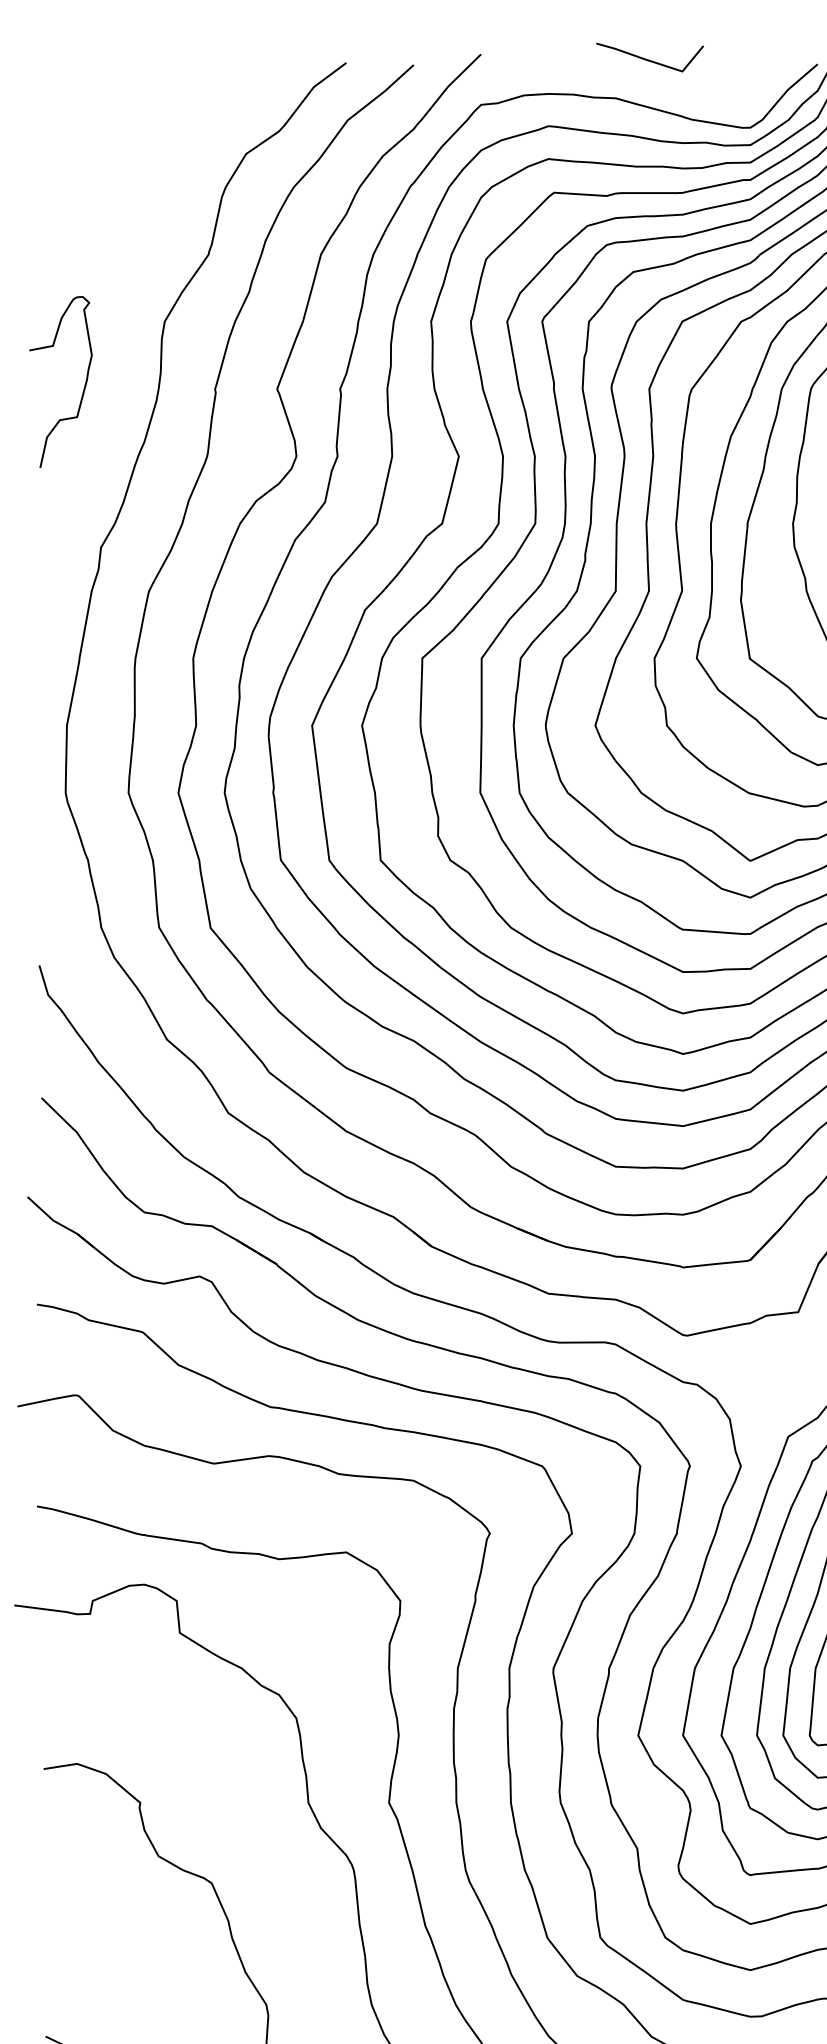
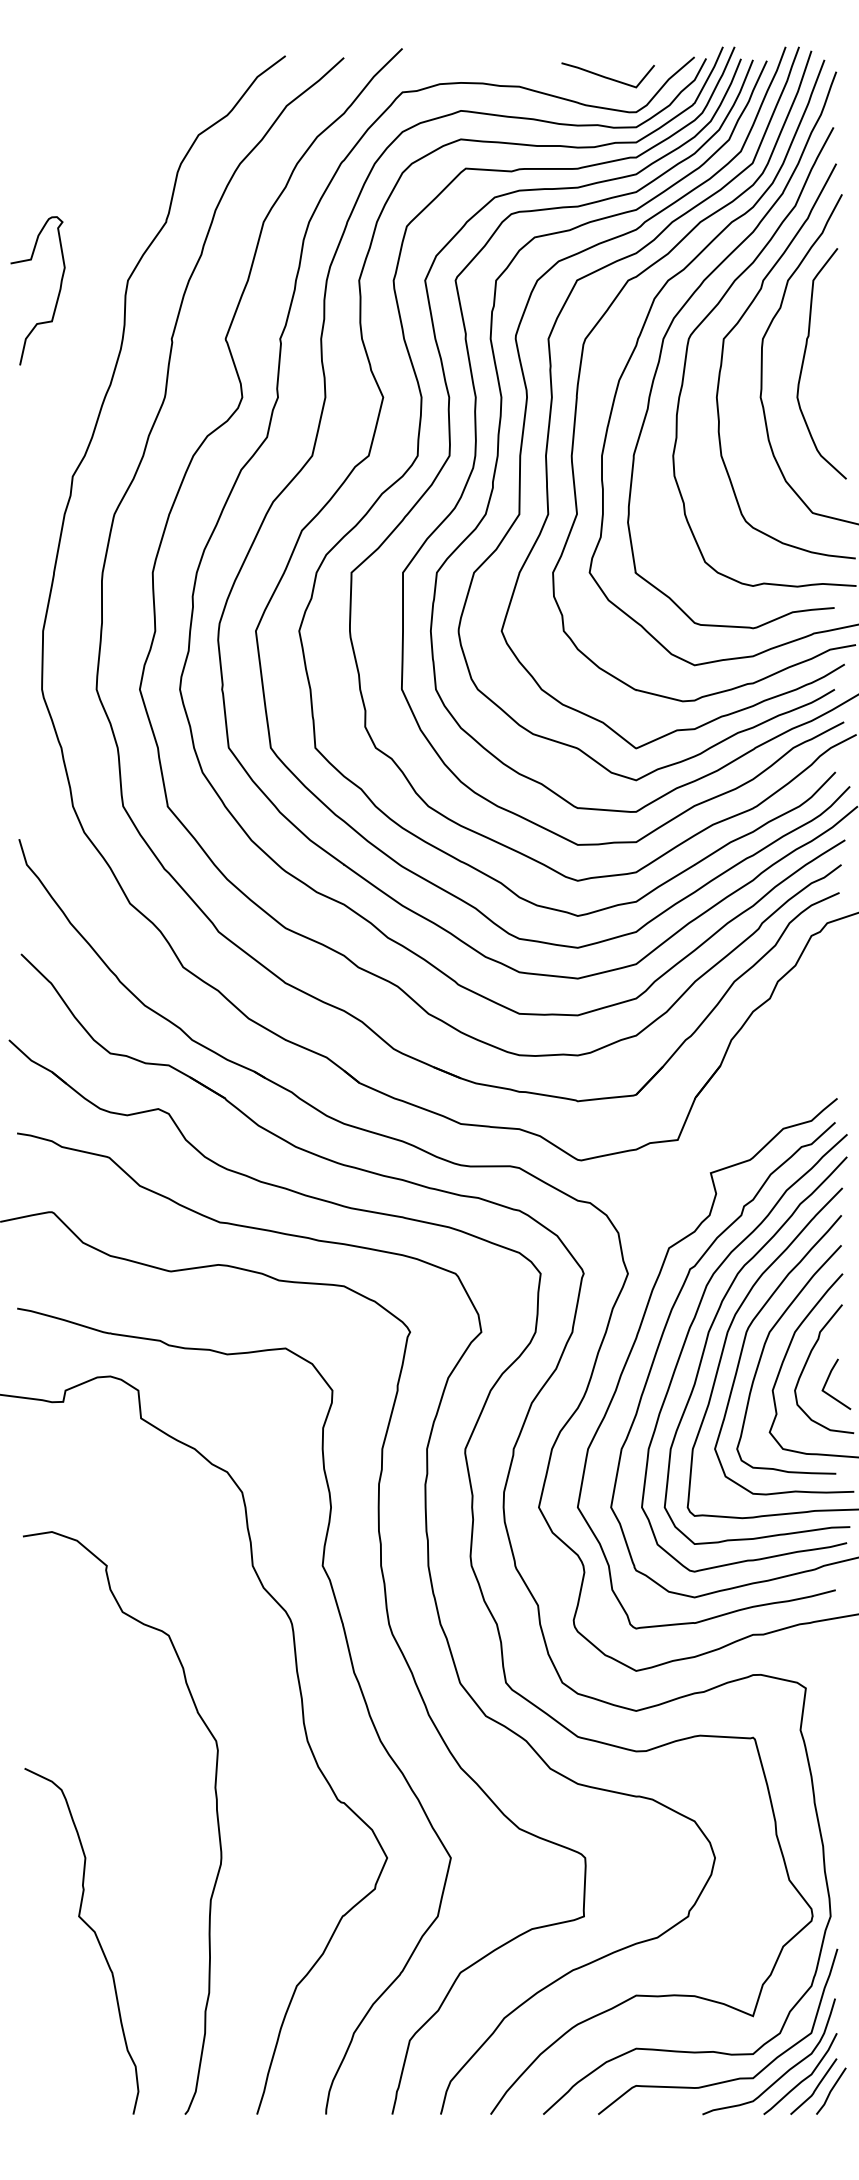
curve: (648, 58) -> (606, 76), moved
curve: (83, 387) -> (57, 295), moved

